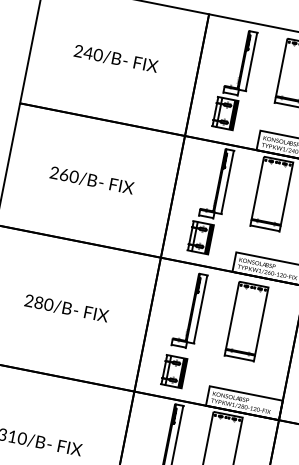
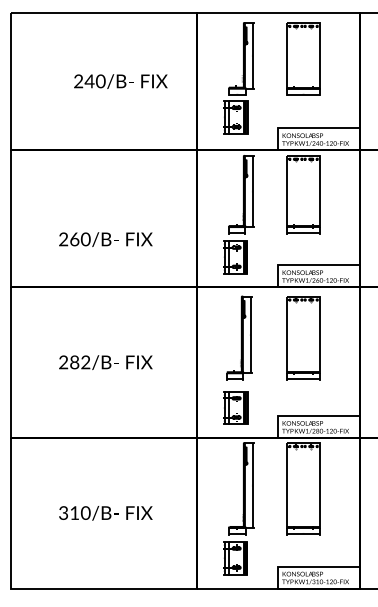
text: (115, 58) -> (120, 81), moved
text: (91, 180) -> (105, 239), moved
text: (48, 304) -> (85, 362), 280/B -> 282/B

